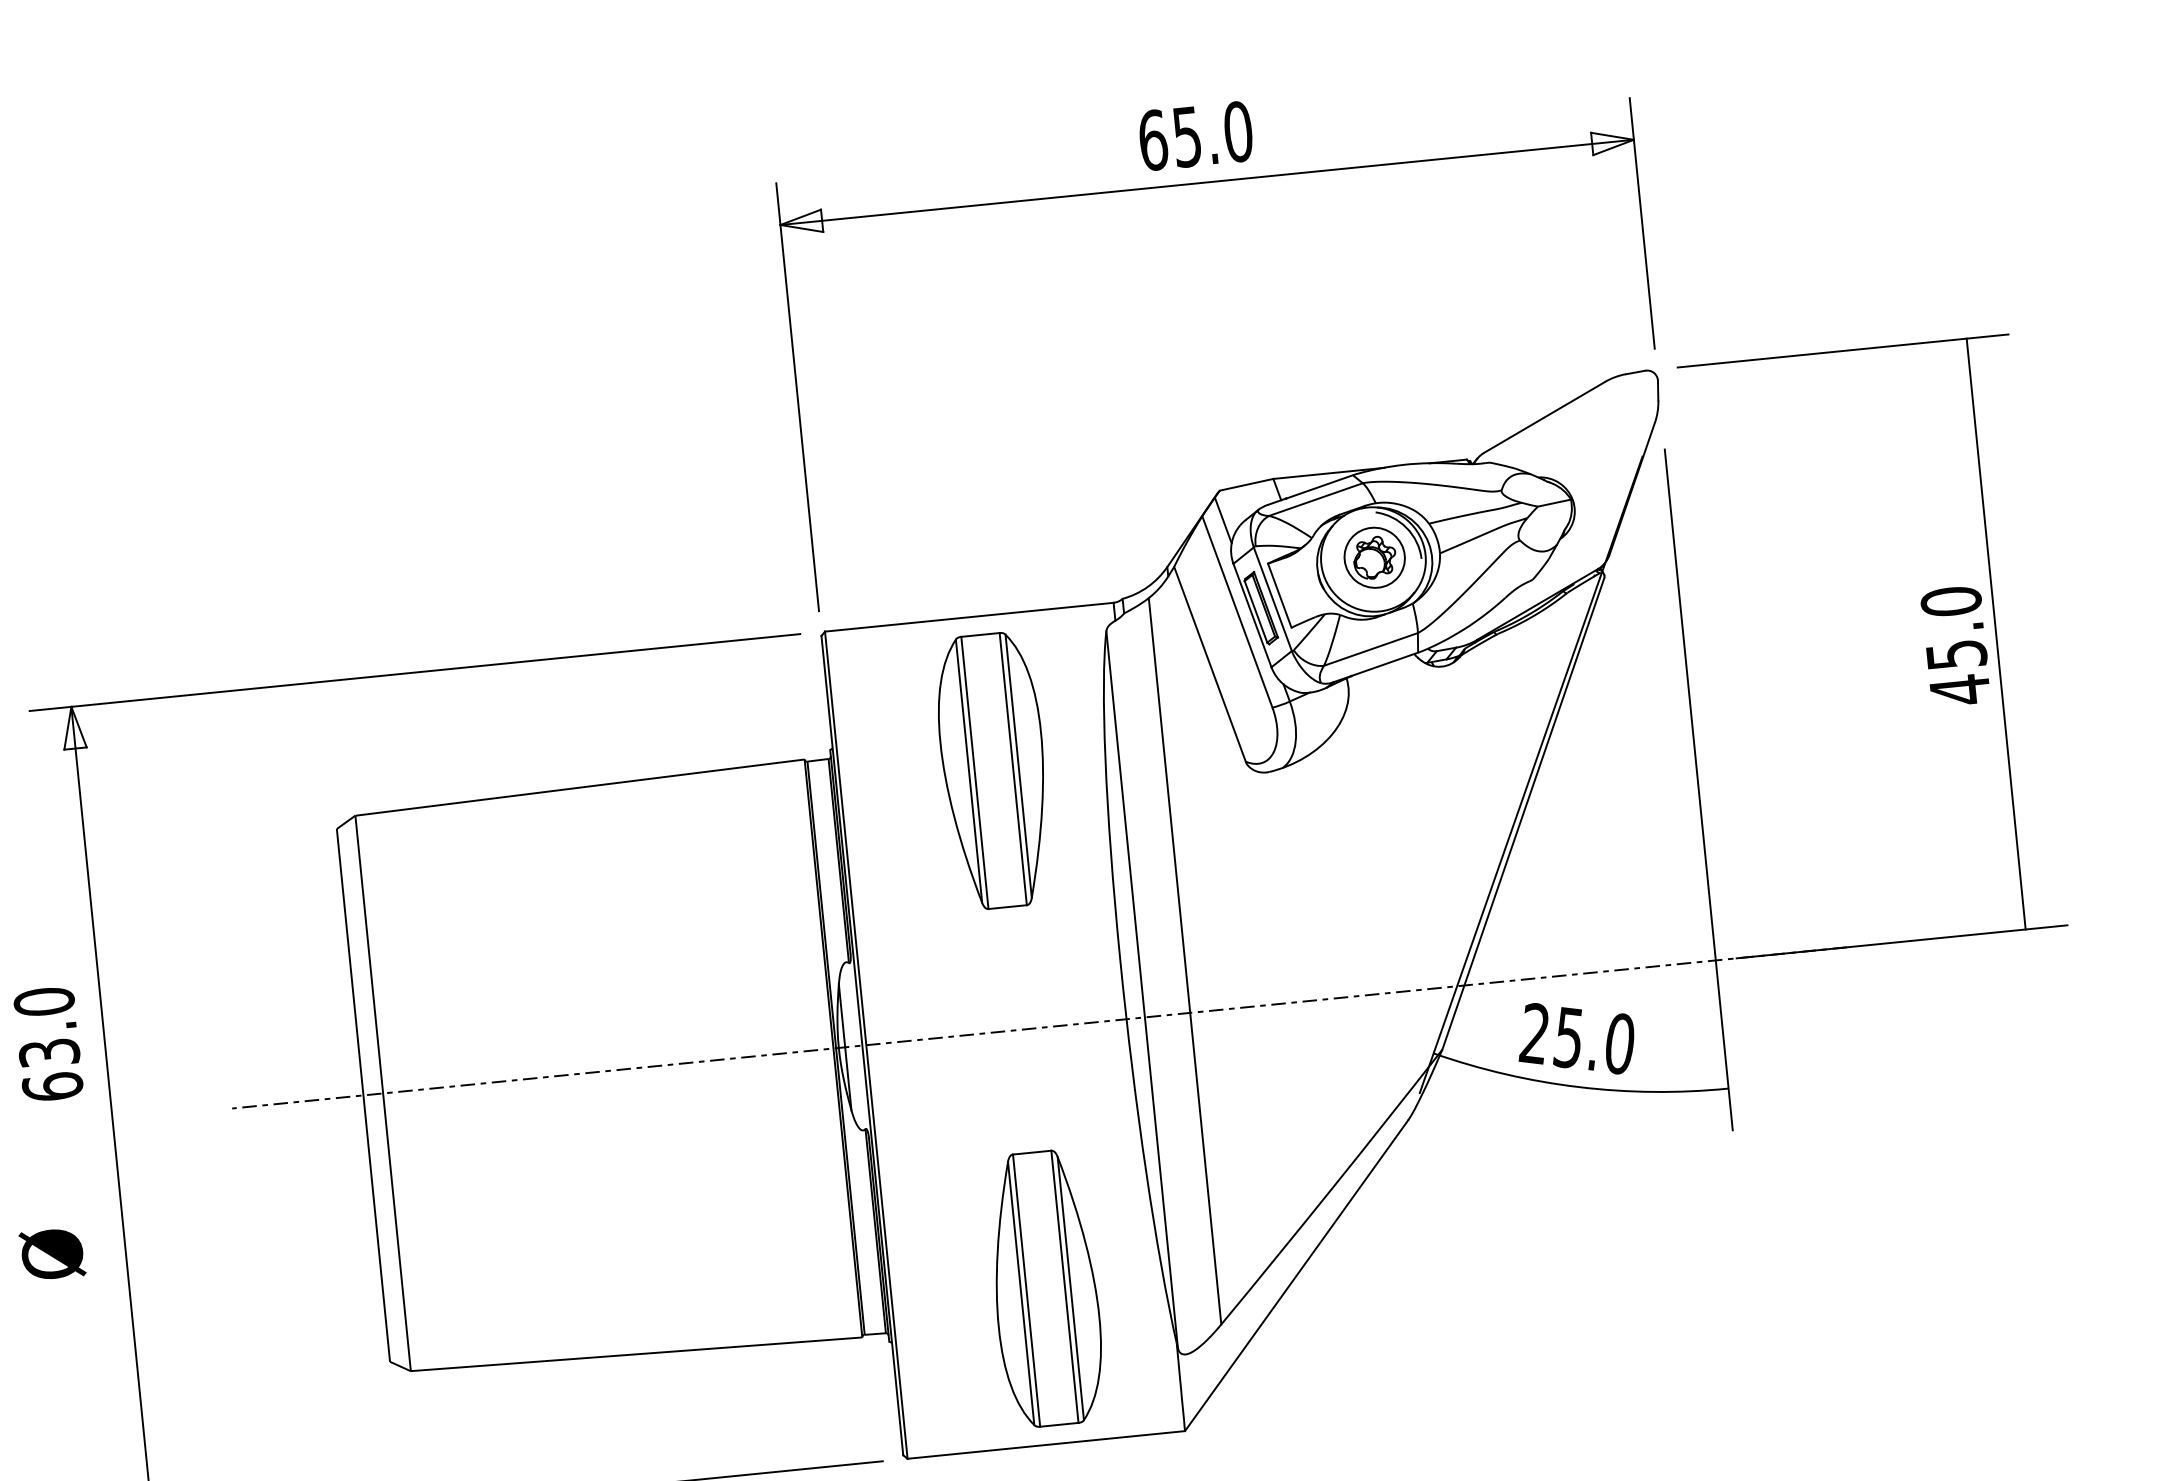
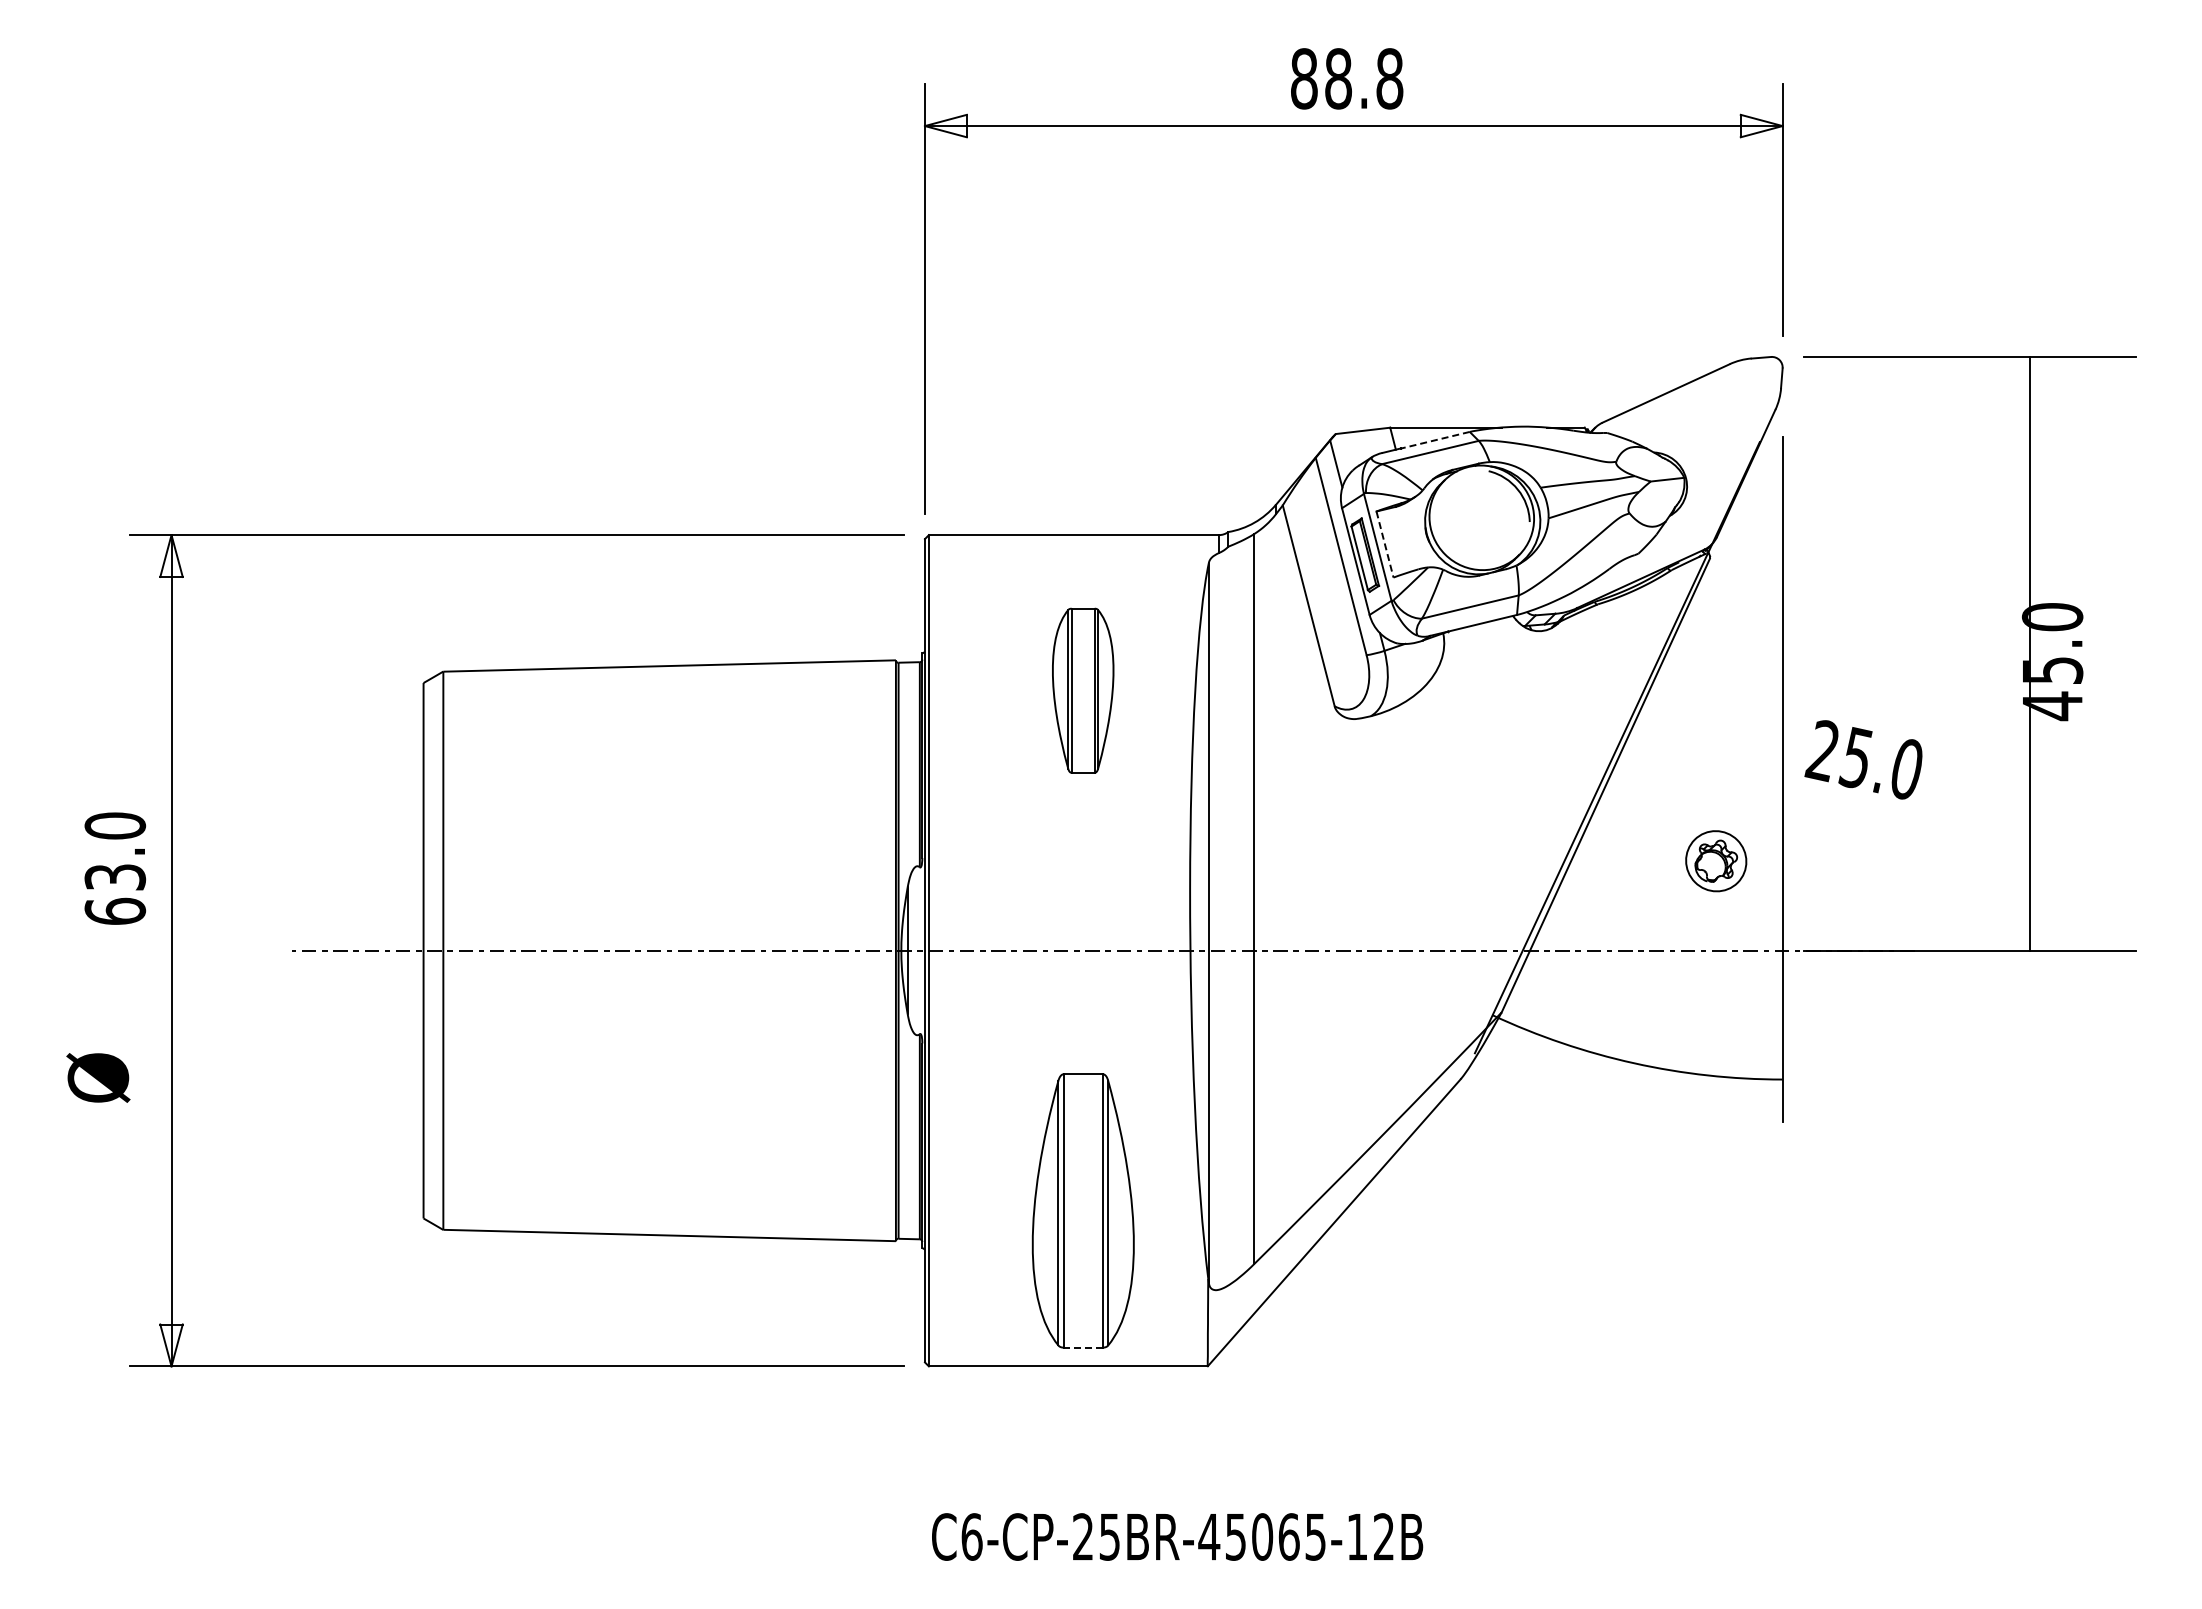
text: (1196, 135) -> (1347, 78), 65.0 -> 88.8
line: (1318, 487) -> (1434, 440), solid -> dashed
part: (1375, 558) -> (1716, 861), moved
line: (1280, 596) -> (1385, 545), solid -> dashed
line: (1996, 633) -> (2030, 653), moved
part: (993, 770) -> (1082, 690), size x0.6
text: (1575, 1038) -> (1863, 759), moved
line: (1058, 1424) -> (1082, 1347), solid -> dashed

